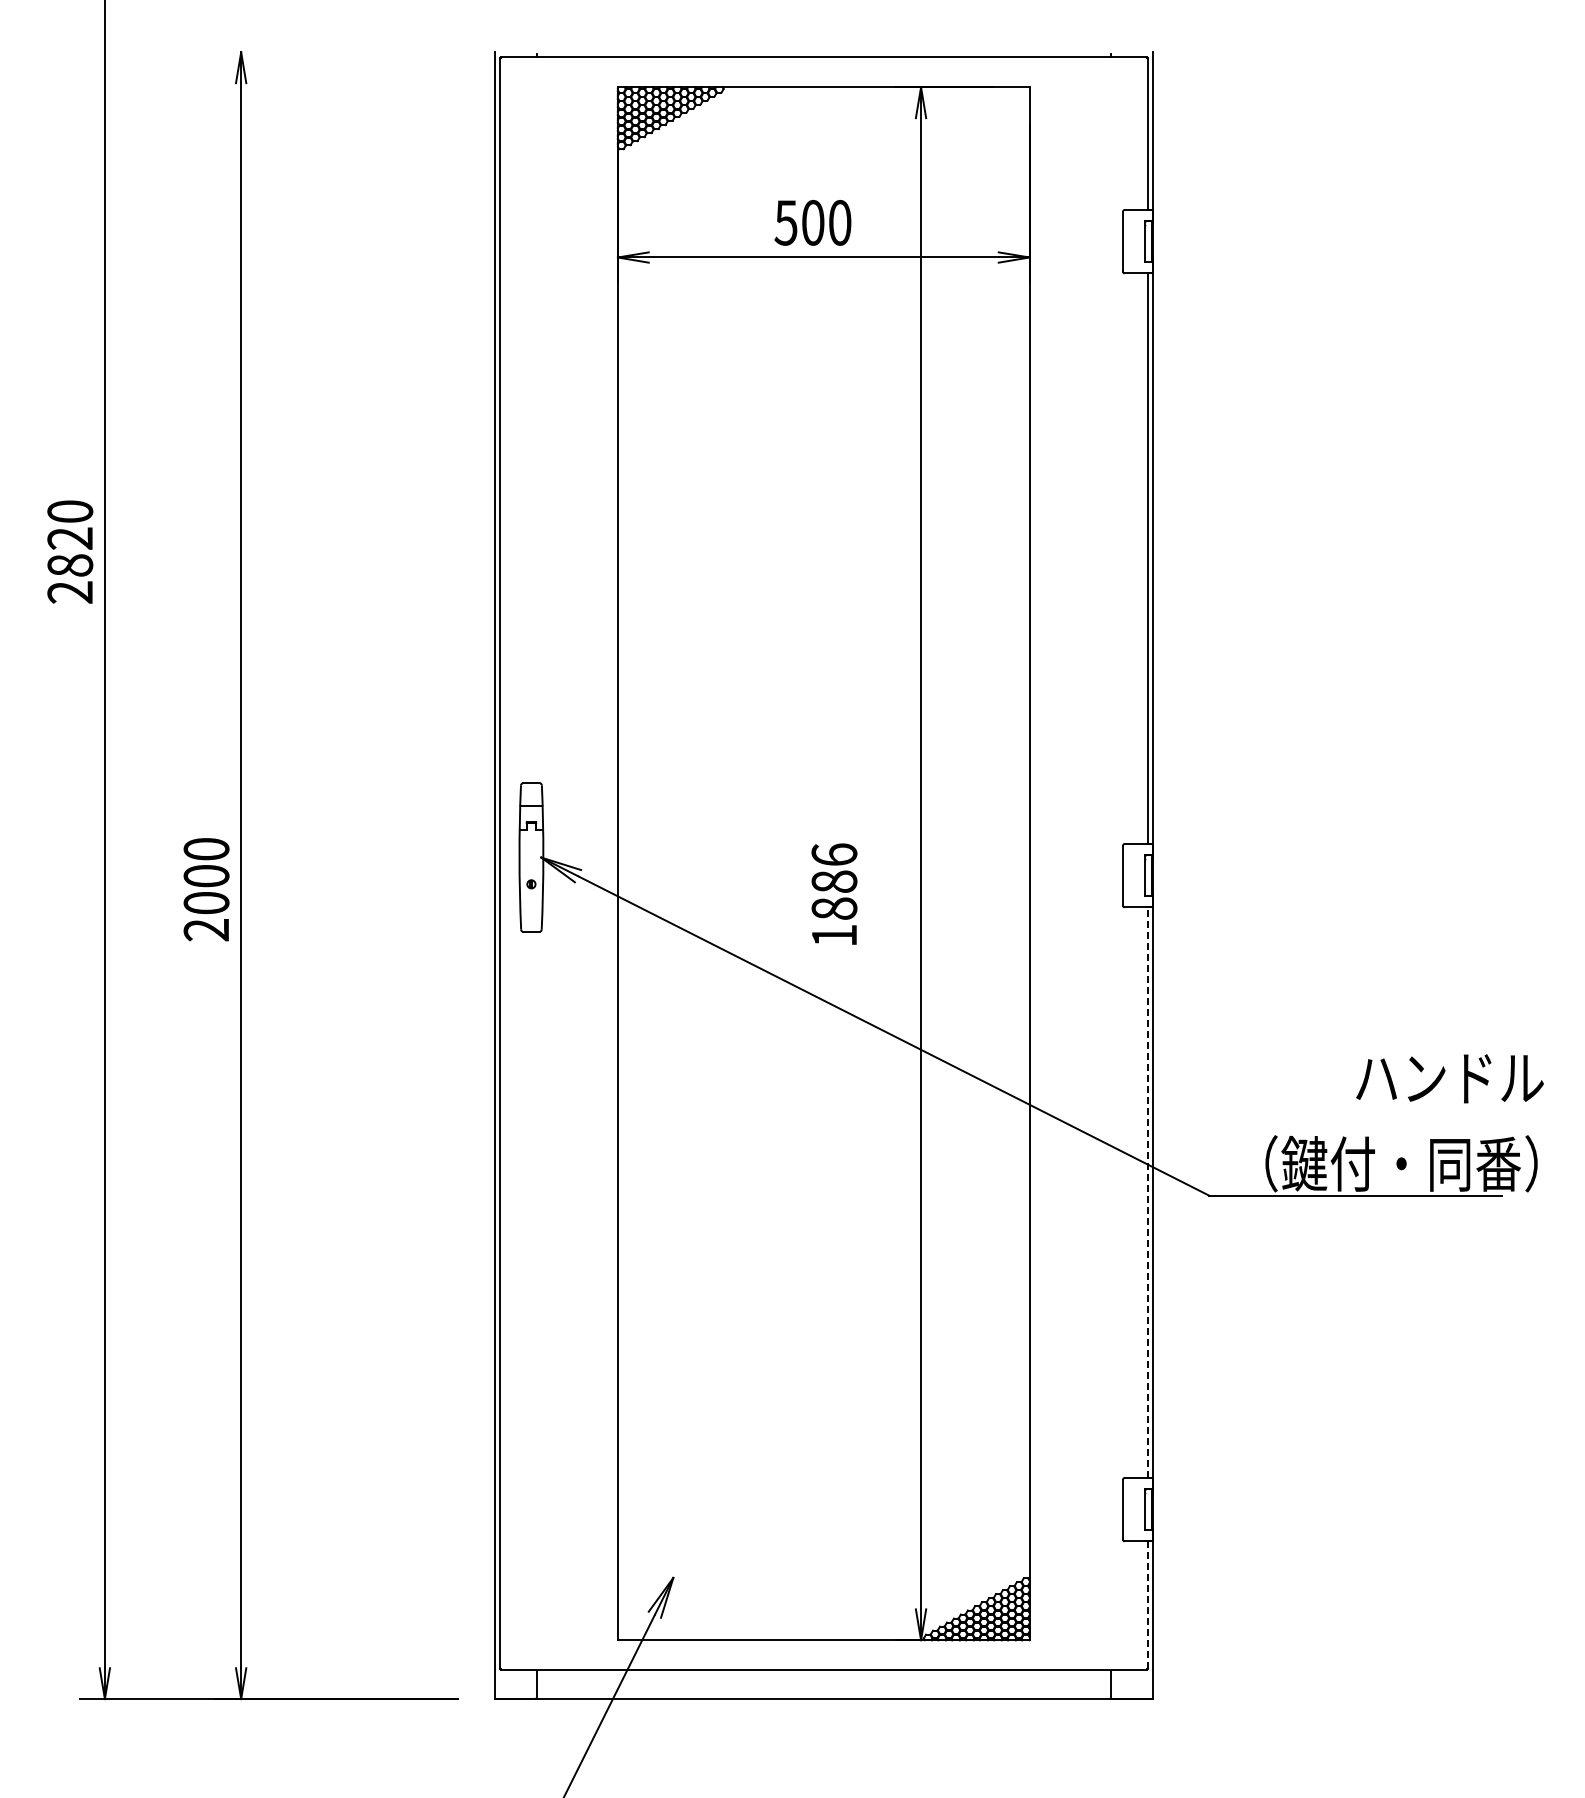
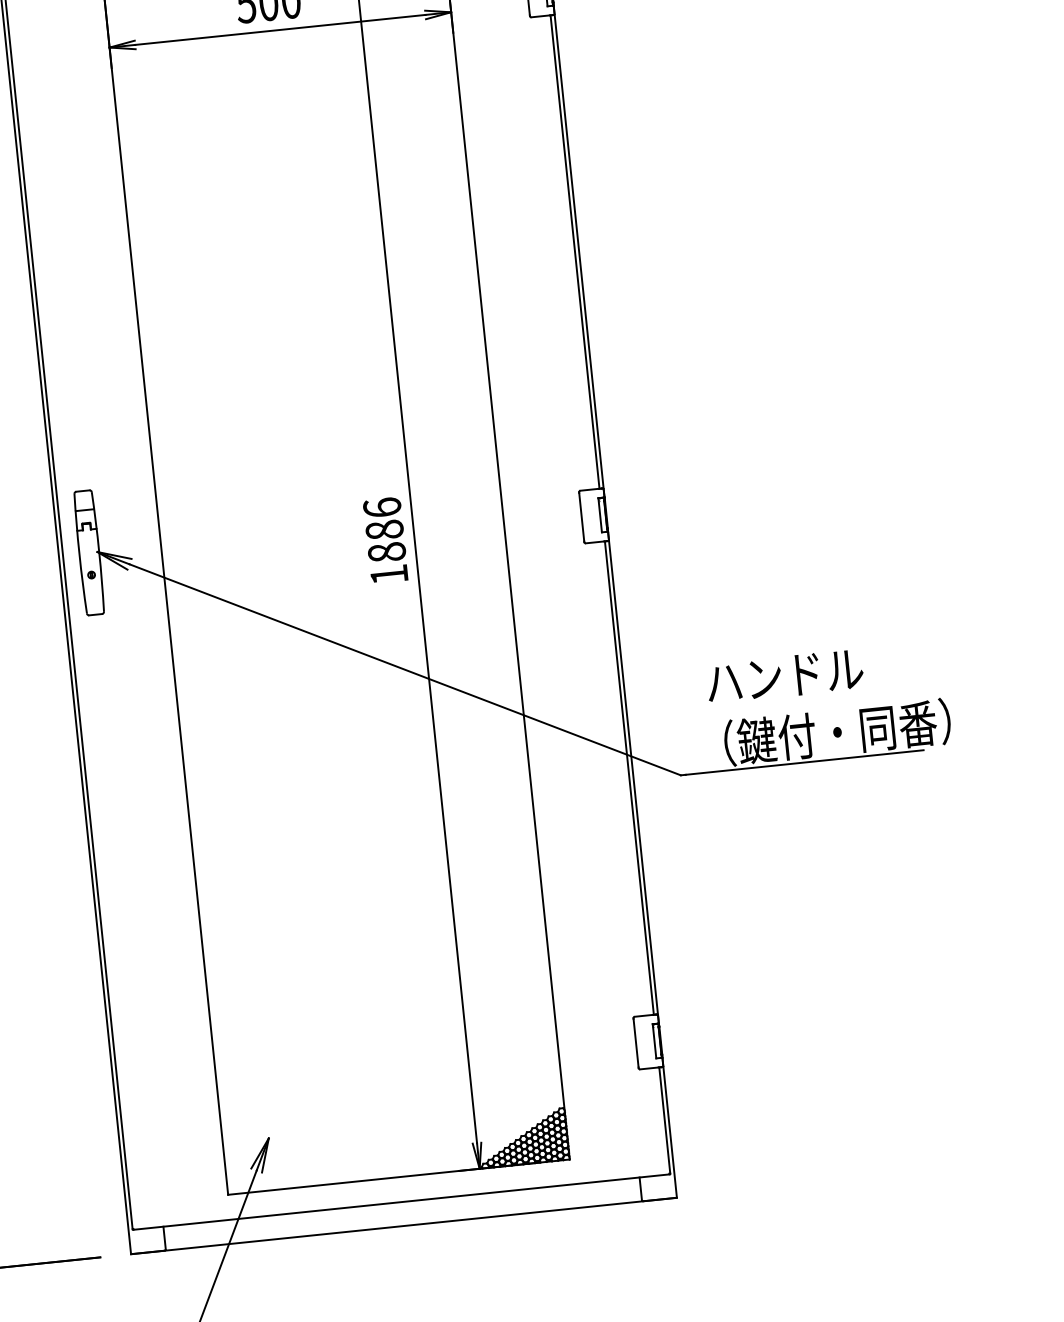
text: (834, 893) -> (385, 539), moved
text: (1449, 1078) -> (784, 676), moved
line: (1147, 1192) -> (629, 777), dashed -> solid
line: (1147, 1604) -> (664, 1119), dashed -> solid

